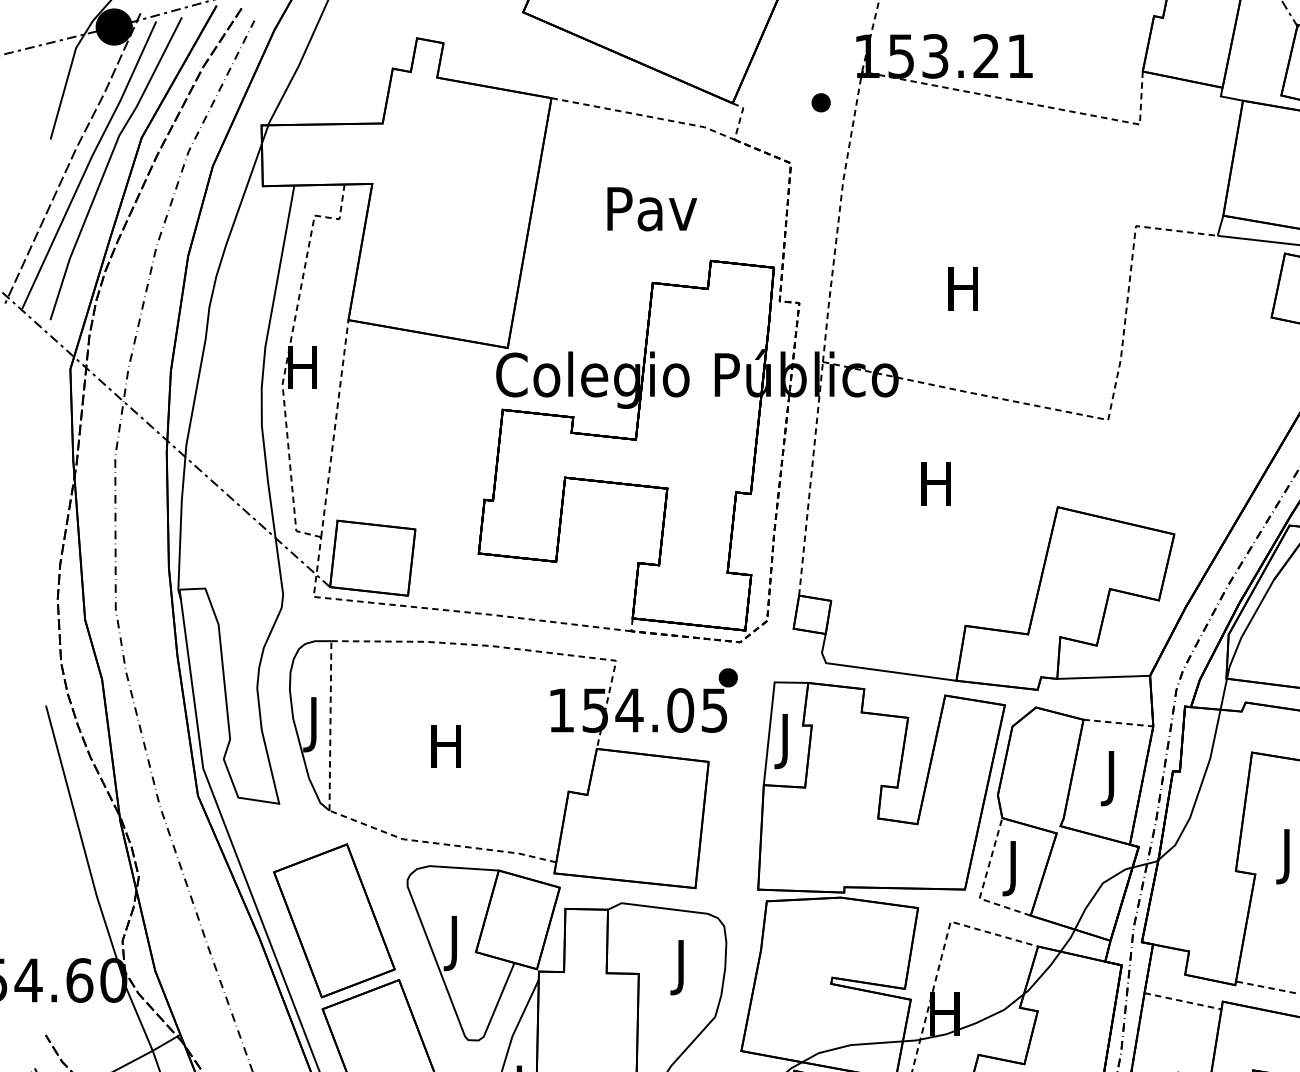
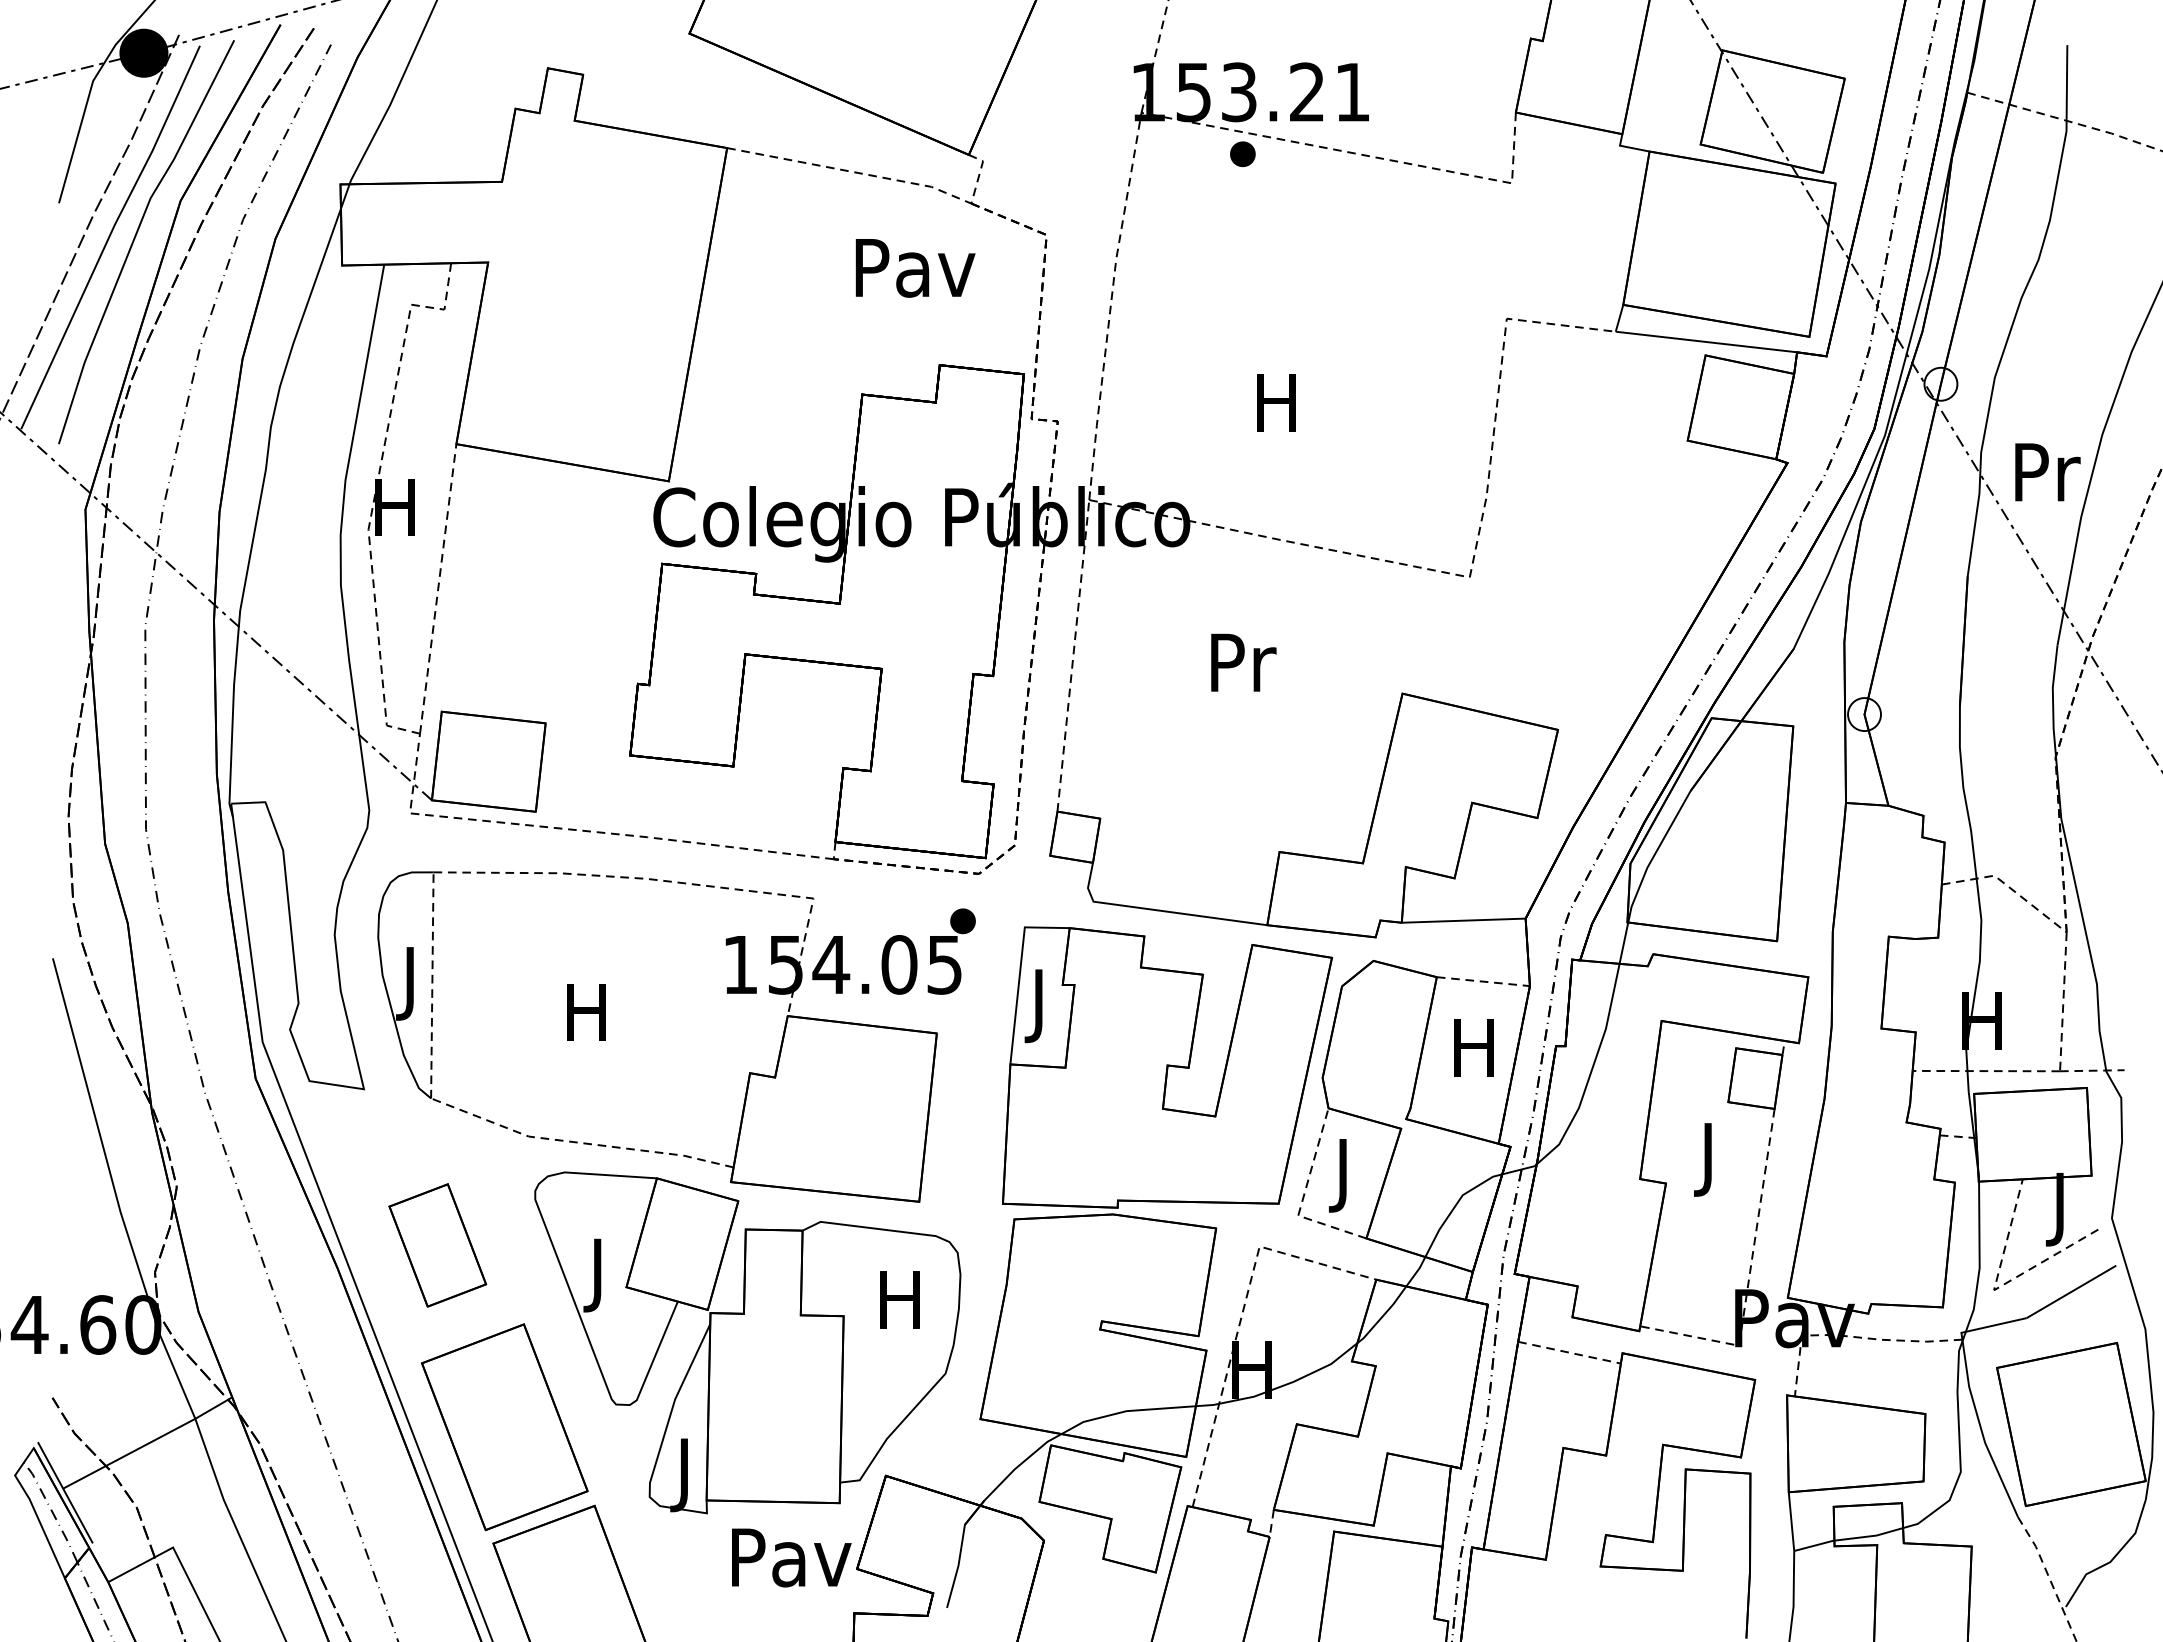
part: (820, 102) -> (1242, 154), moved
text: (652, 209) -> (915, 268), moved
text: (938, 483) -> (1243, 662), H -> Pr
text: (1111, 778) -> (1473, 1055), J -> H
part: (334, 920) -> (437, 1245), size x0.6
text: (680, 967) -> (899, 1307), J -> H

